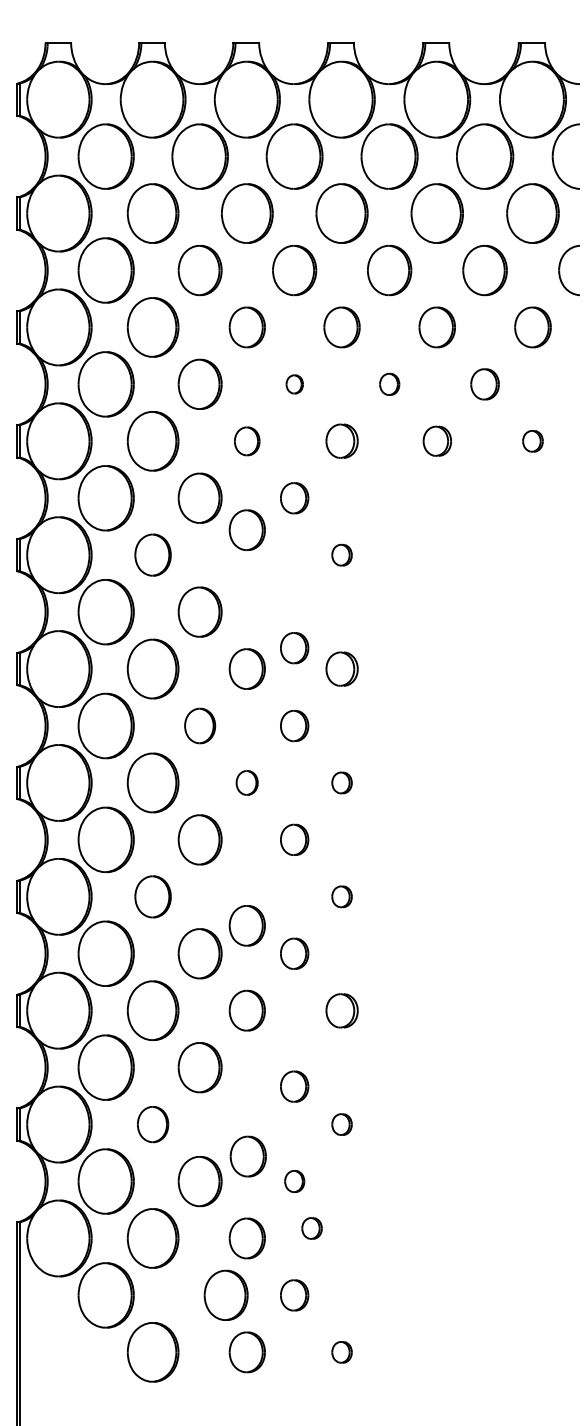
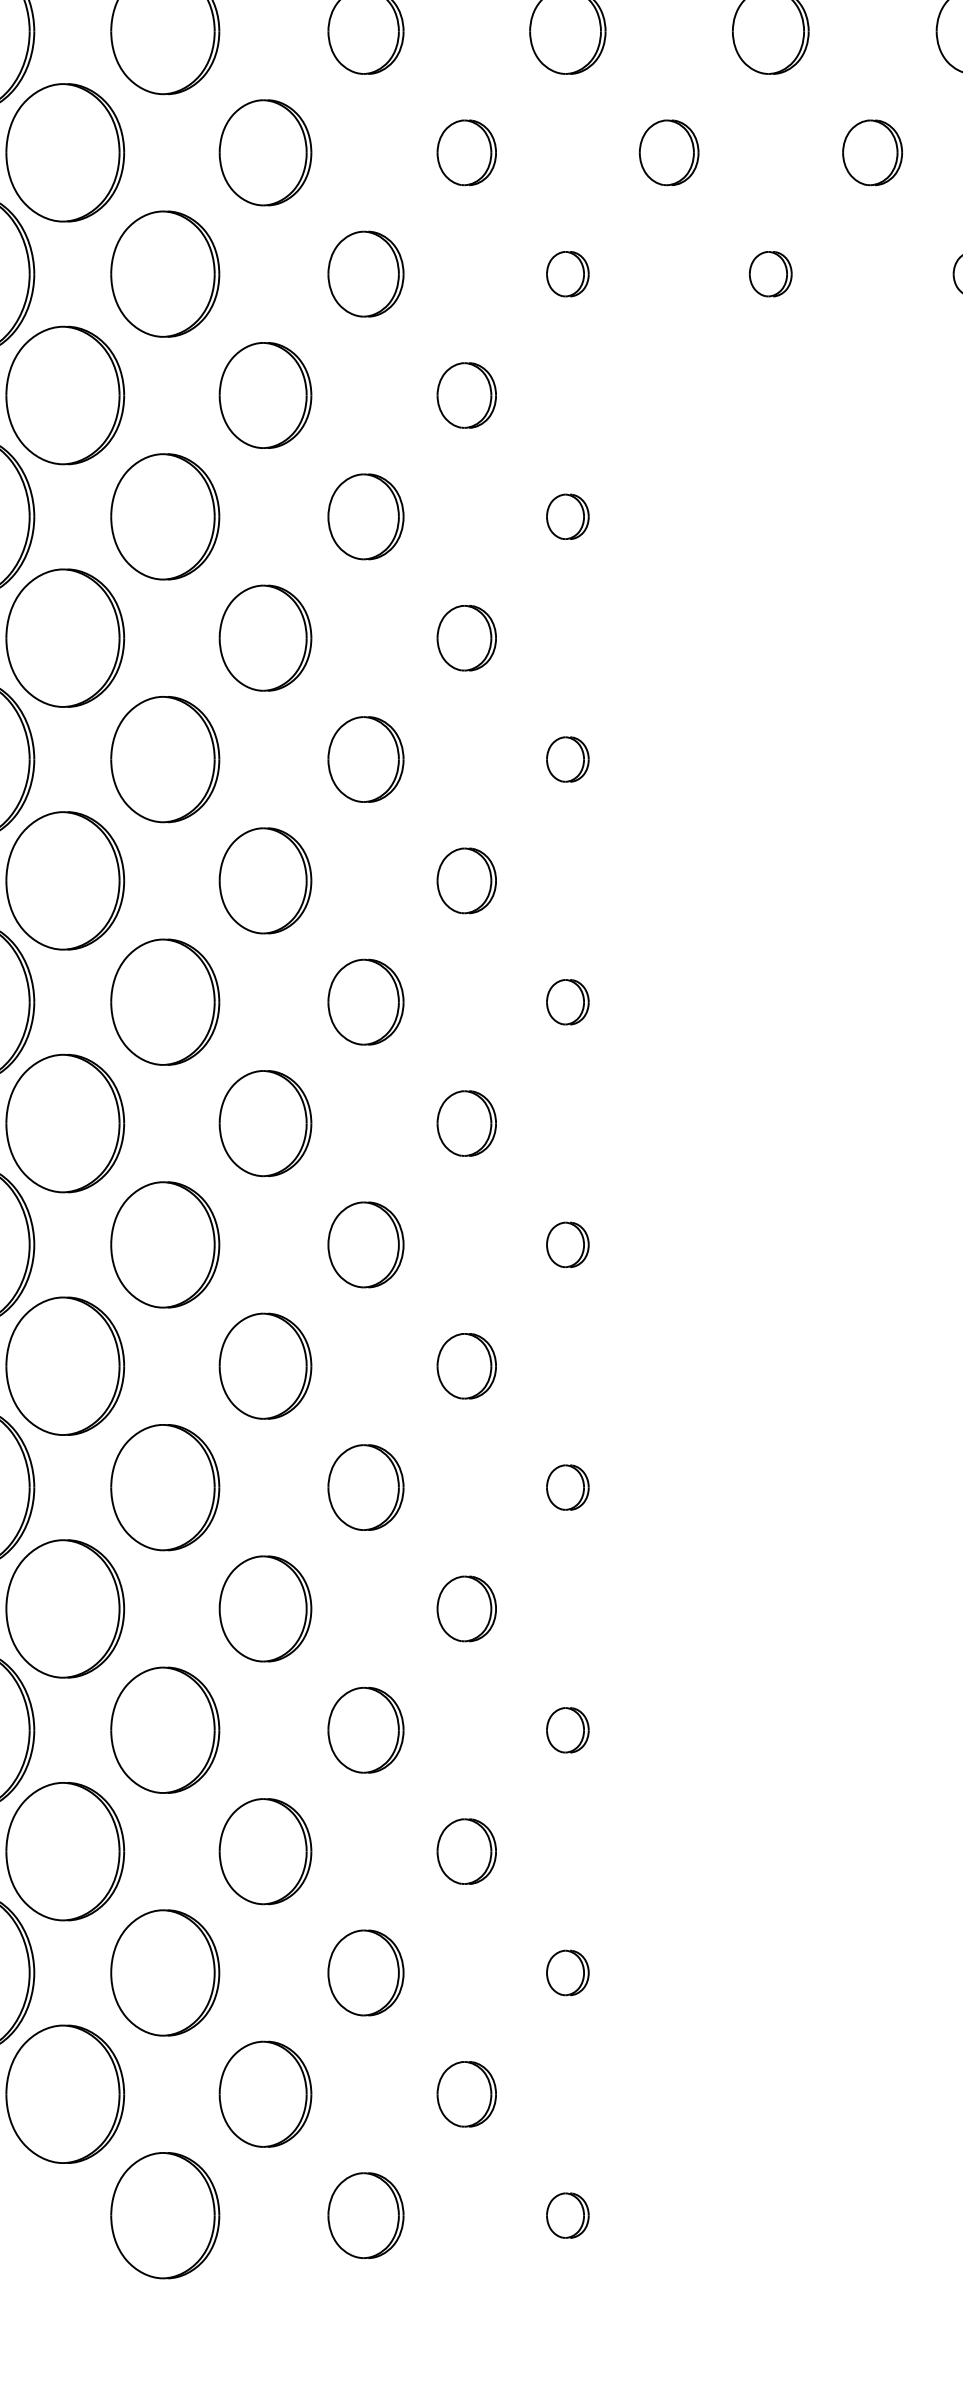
part: (294, 384) -> (466, 153), size x1.67
part: (389, 384) -> (668, 153), size x1.43
part: (246, 441) -> (364, 274), size x1.43
part: (341, 441) -> (566, 274), size x0.62
part: (436, 441) -> (769, 274), size x0.71
part: (246, 529) -> (364, 515), moved
part: (152, 554) -> (163, 515), size x1.43
part: (294, 648) -> (466, 638), moved
part: (341, 668) -> (566, 758), size x0.62
part: (199, 725) -> (264, 879), size x1.43
part: (246, 782) -> (364, 1001), size x1.67
part: (152, 896) -> (163, 1244), size x1.43
part: (246, 925) -> (364, 1244), moved
part: (341, 1010) -> (566, 1487), size x0.62
part: (294, 1086) -> (466, 1608), moved
part: (152, 1124) -> (163, 1730), size x1.67
part: (247, 1156) -> (364, 1730), moved
part: (294, 1181) -> (466, 1851), size x1.43
part: (311, 1228) -> (566, 1973), moved
part: (225, 1294) -> (264, 2092), moved

